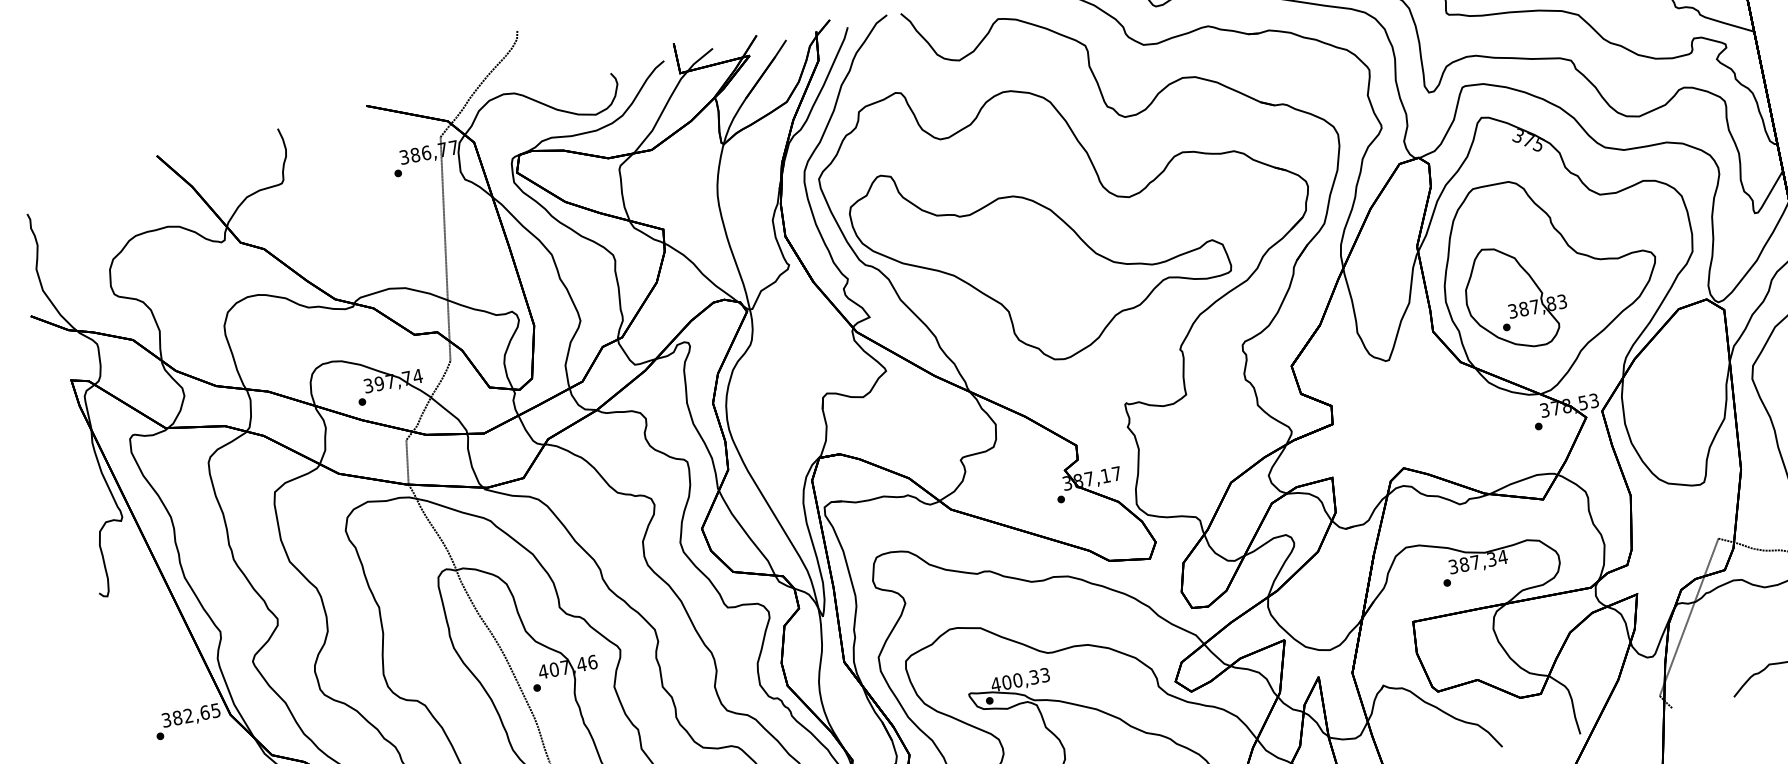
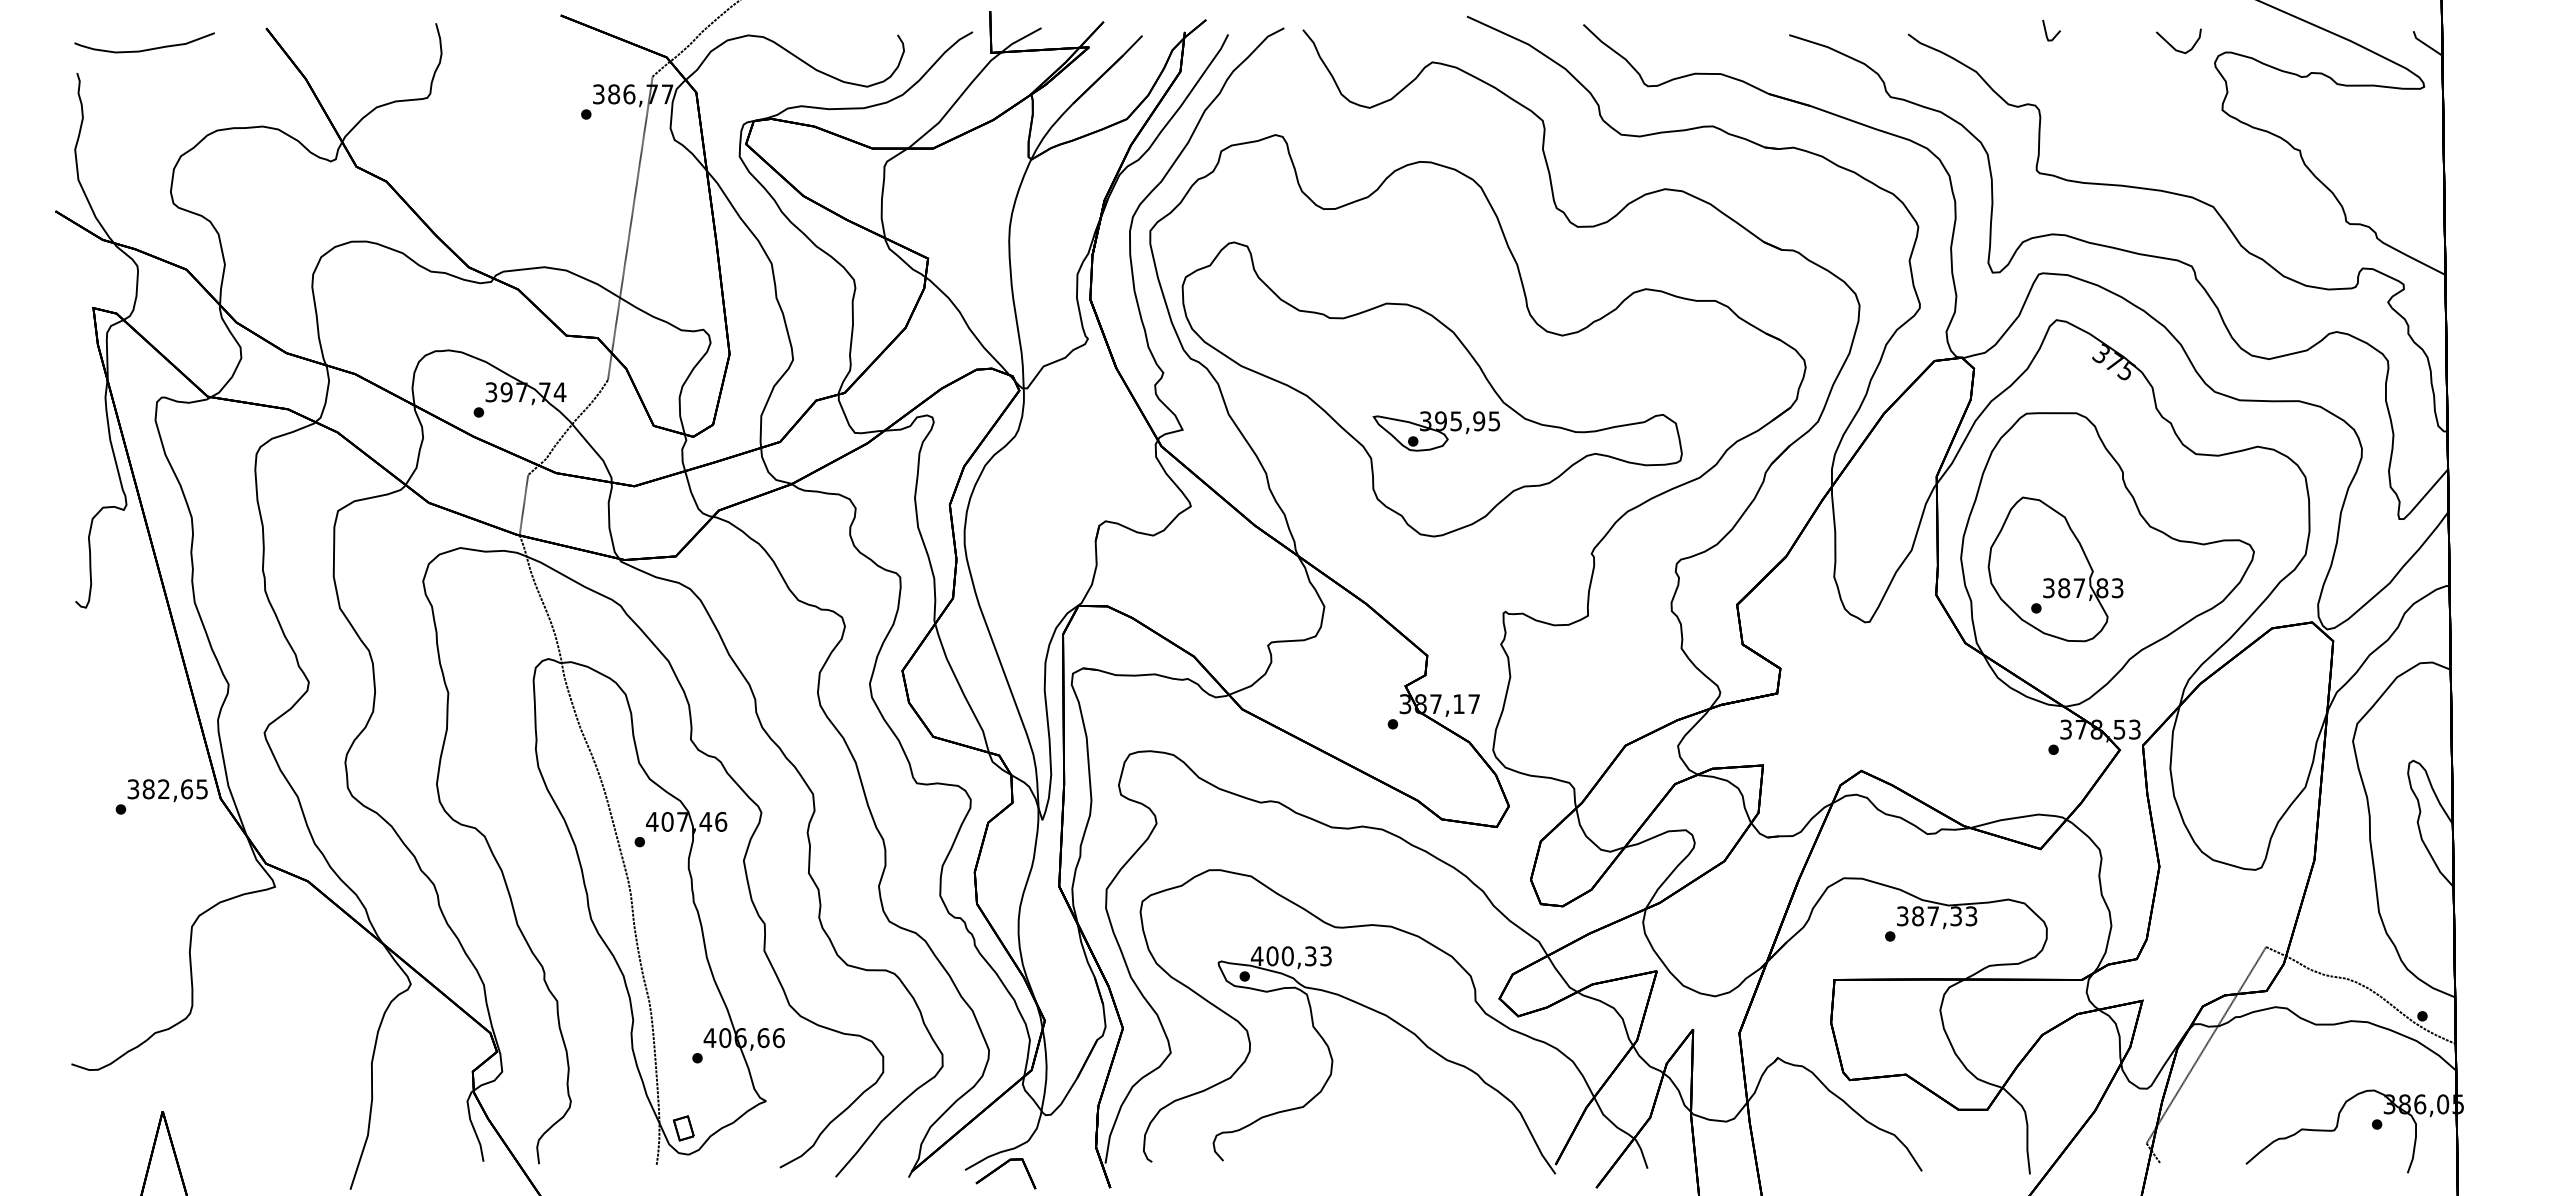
curve: (72, 187) -> (144, 49), added
part: (1051, 283) -> (1435, 431), added
text: (1502, 557) -> (1971, 916), 387,34 -> 387,33

